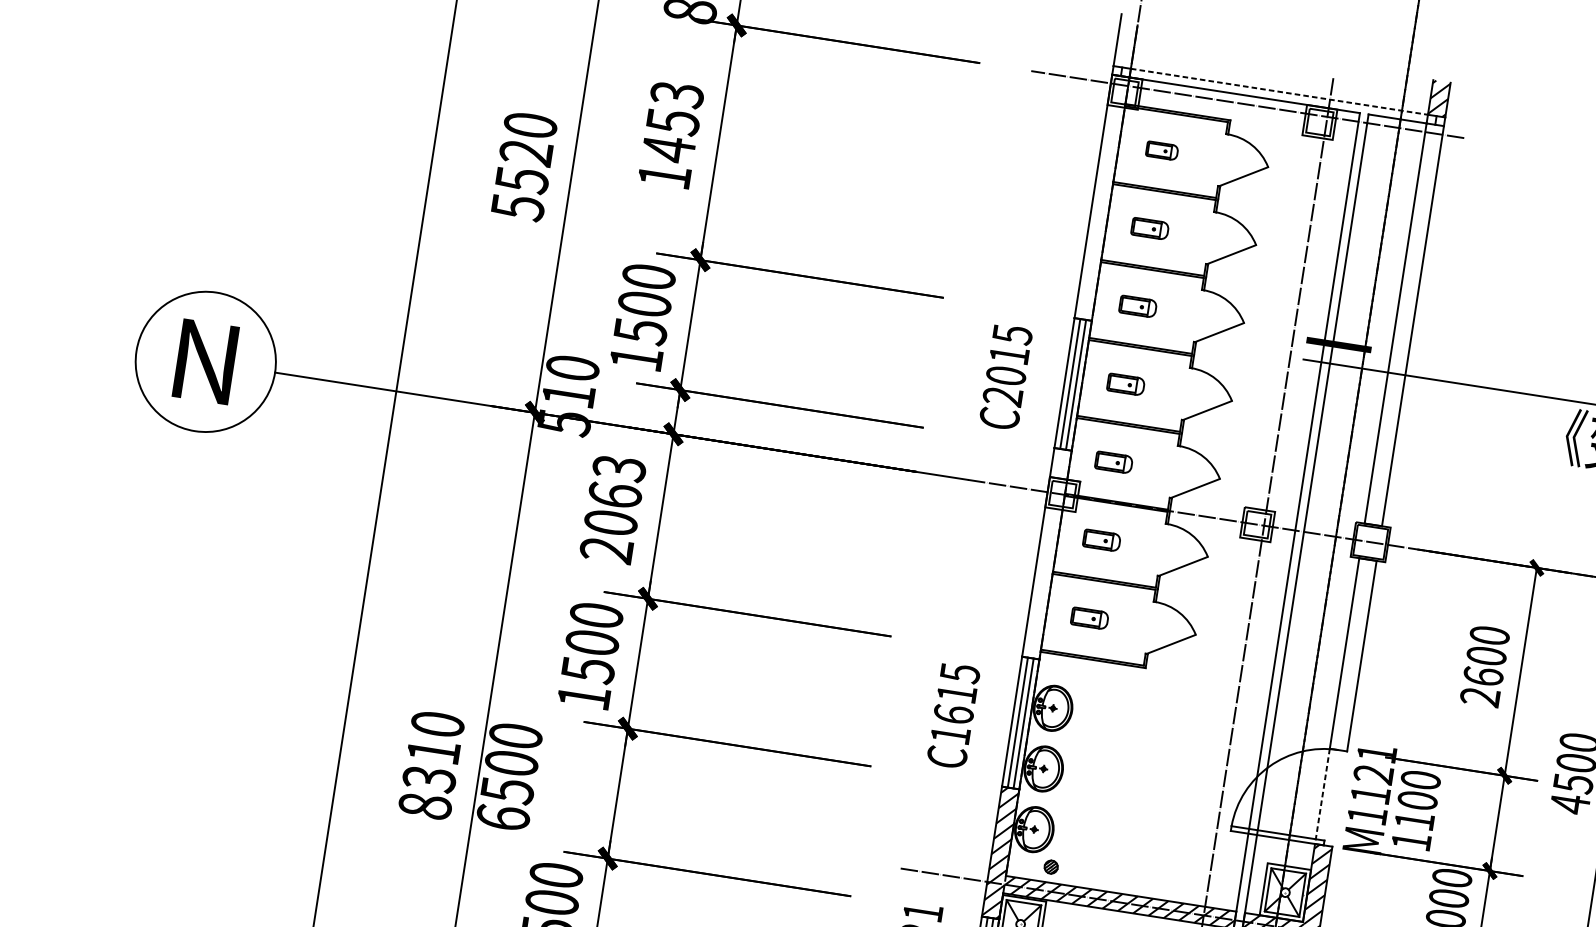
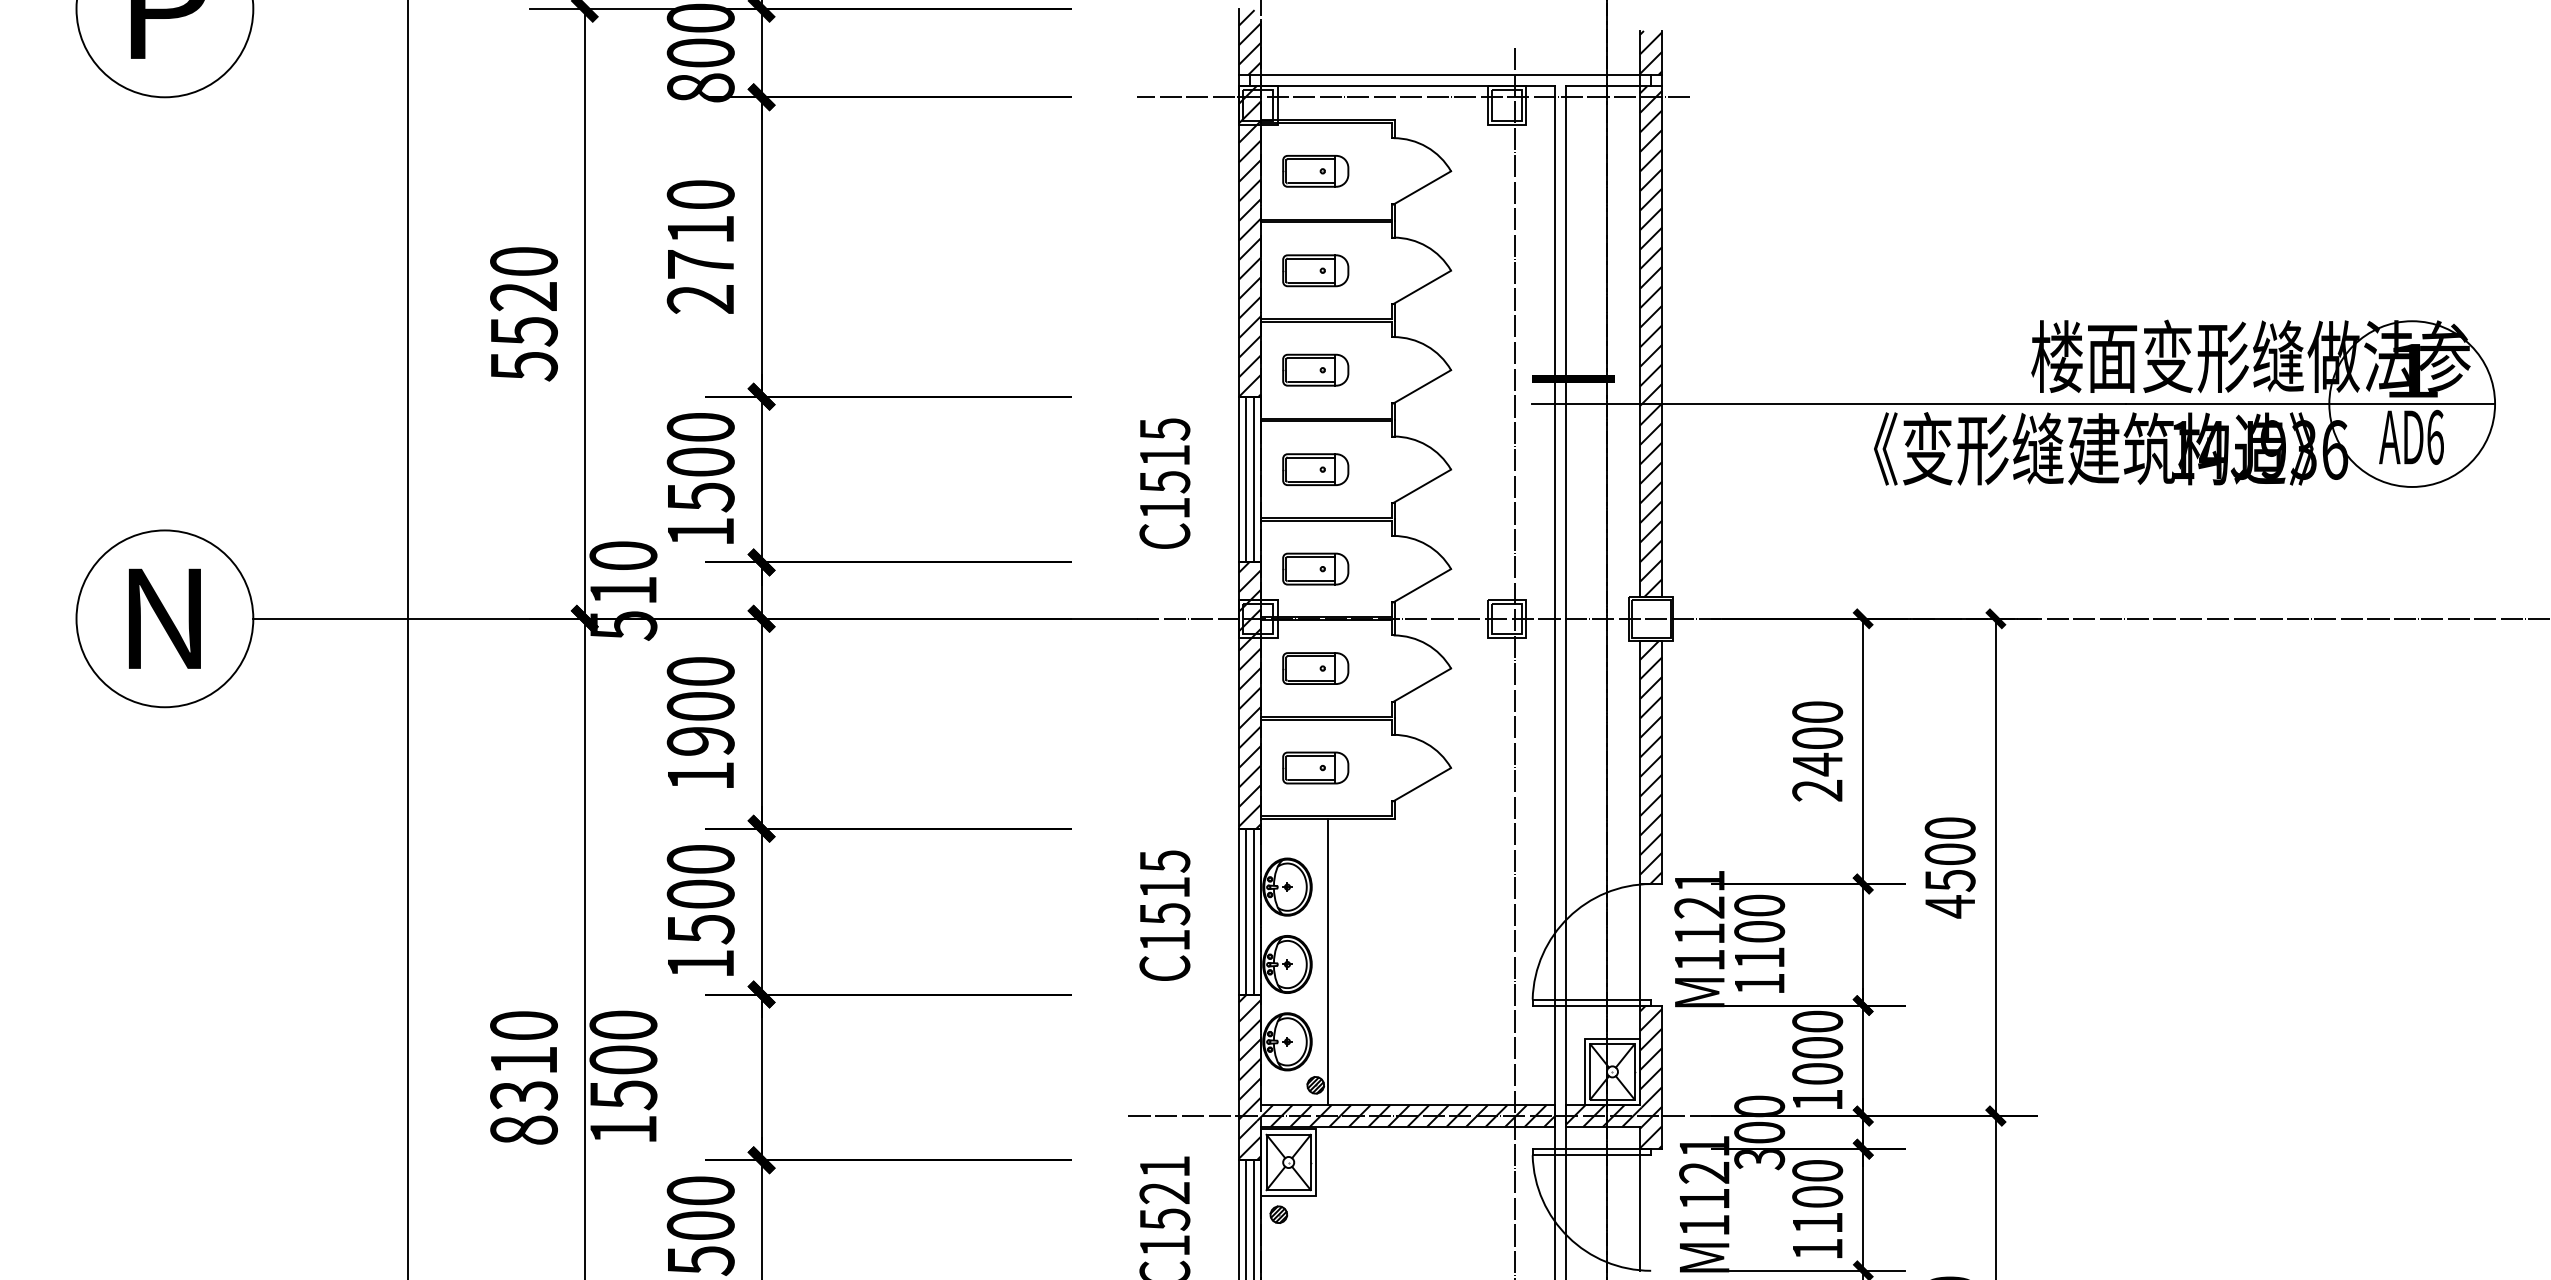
hatch: (1125, 41) -> (1249, 42), added
line: (1279, 92) -> (1450, 75), dashed -> solid
text: (670, 135) -> (700, 246), 1453 -> 2710
part: (1161, 150) -> (1315, 171), size x1.67
hatch: (1101, 197) -> (1249, 241), added
part: (1149, 228) -> (1315, 270), size x1.43
part: (1137, 306) -> (1315, 369), size x1.43
hatch: (1404, 324) -> (1651, 341), added
part: (1125, 384) -> (1315, 469), size x1.43
text: (1004, 386) -> (1164, 495), C2015 -> C1515
part: (1113, 462) -> (1315, 568), size x1.43
text: (612, 508) -> (700, 723), 2063 -> 1900
part: (1101, 540) -> (1315, 668), size x1.43
hatch: (1046, 553) -> (1249, 695), added
part: (1089, 618) -> (1315, 767), size x1.43
hatch: (1353, 654) -> (1651, 762), added
text: (1483, 676) -> (1817, 764), 2600 -> 2400
text: (953, 714) -> (1164, 913), C1615 -> C1515
line: (1076, 772) -> (1328, 962), added
line: (1322, 796) -> (1640, 944), dashed -> solid
text: (503, 817) -> (623, 1129), 6500 -> 1500

